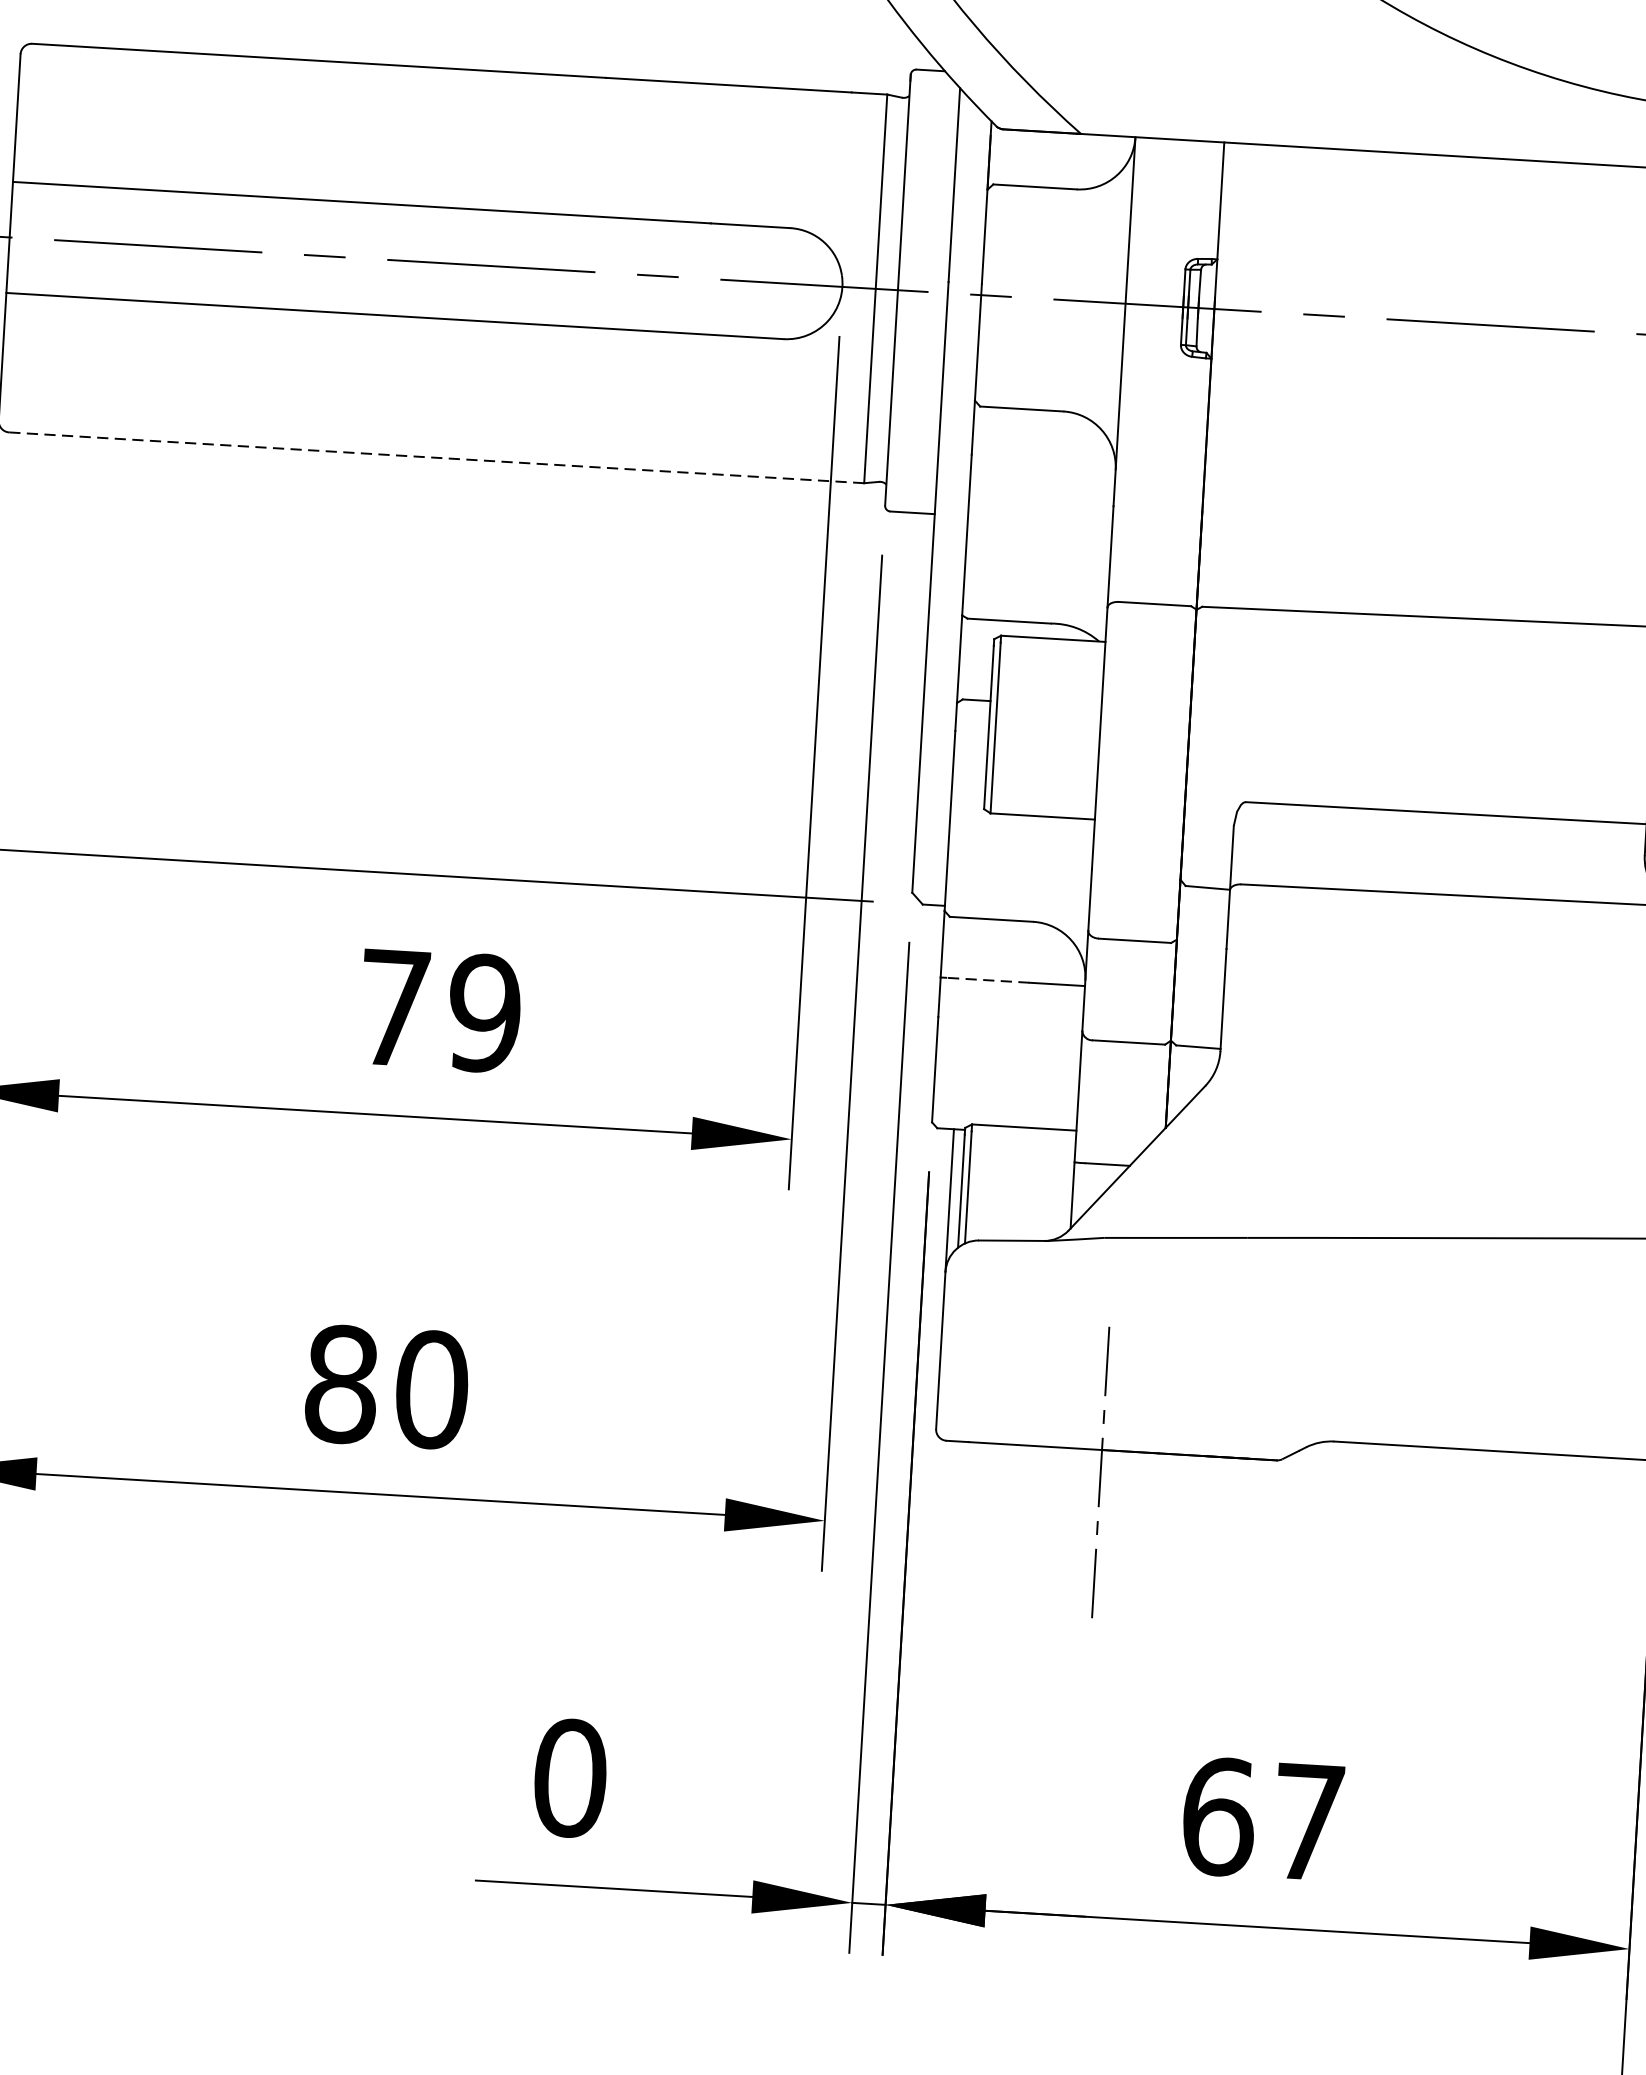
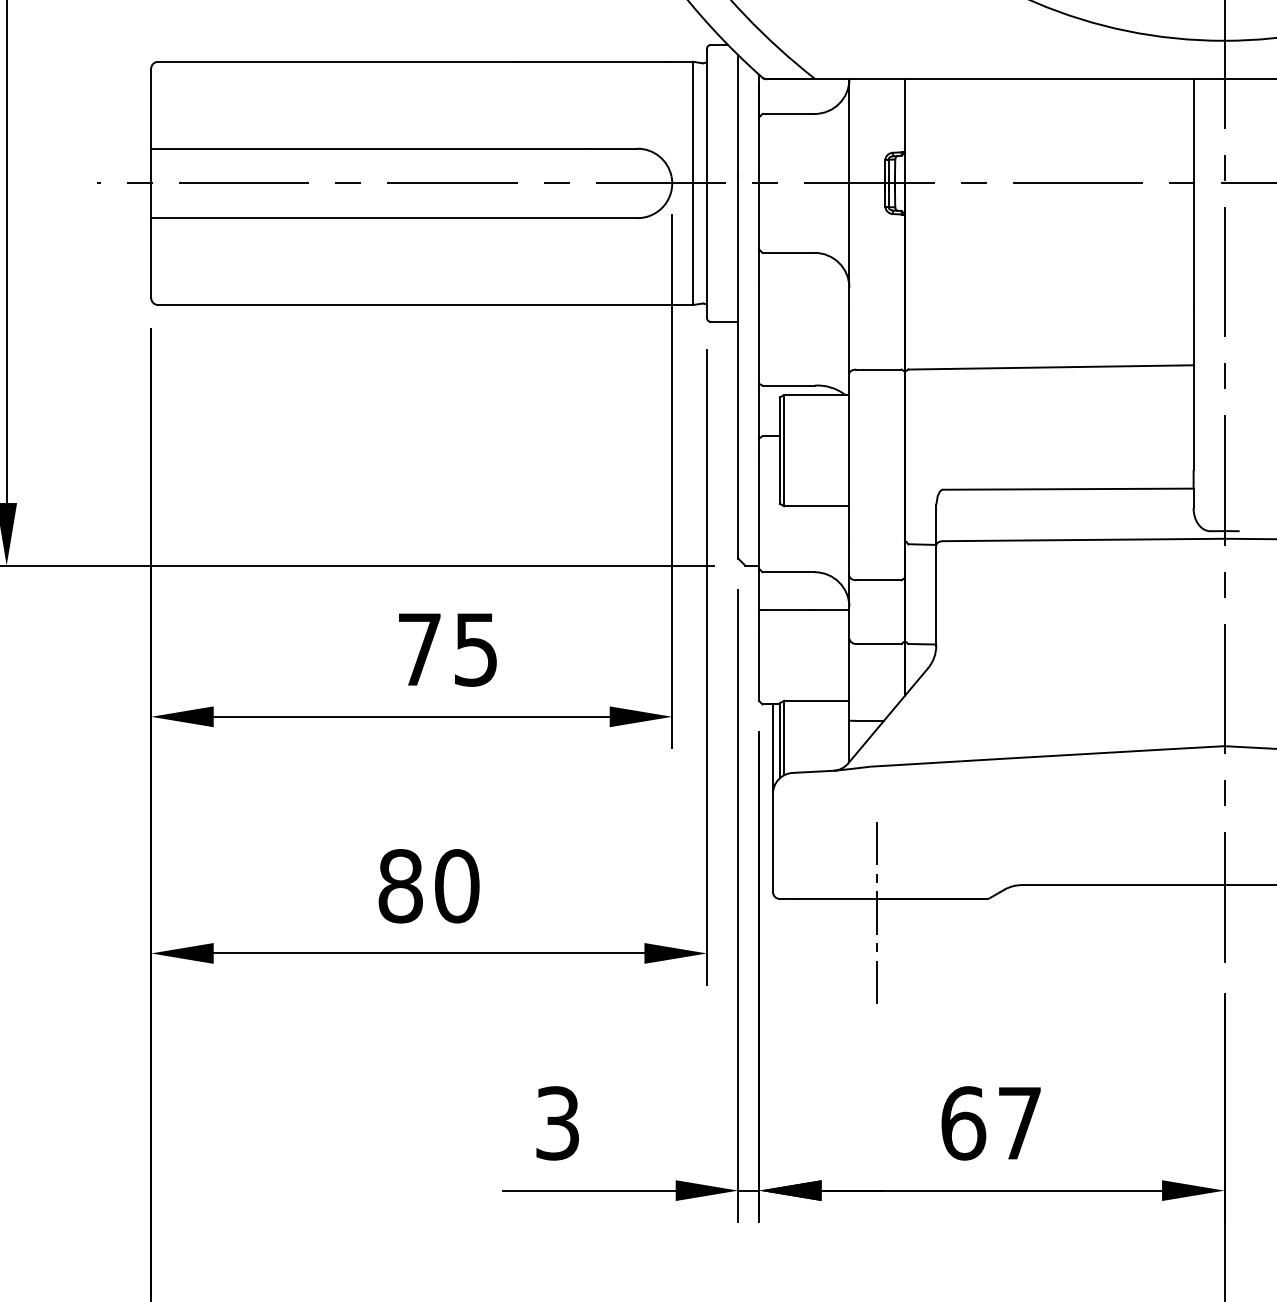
line: (438, 458) -> (426, 305), dashed -> solid
line: (987, 980) -> (788, 610), dashed -> solid
text: (483, 1013) -> (475, 649), 79 -> 75
text: (569, 1778) -> (557, 1123), 0 -> 3

